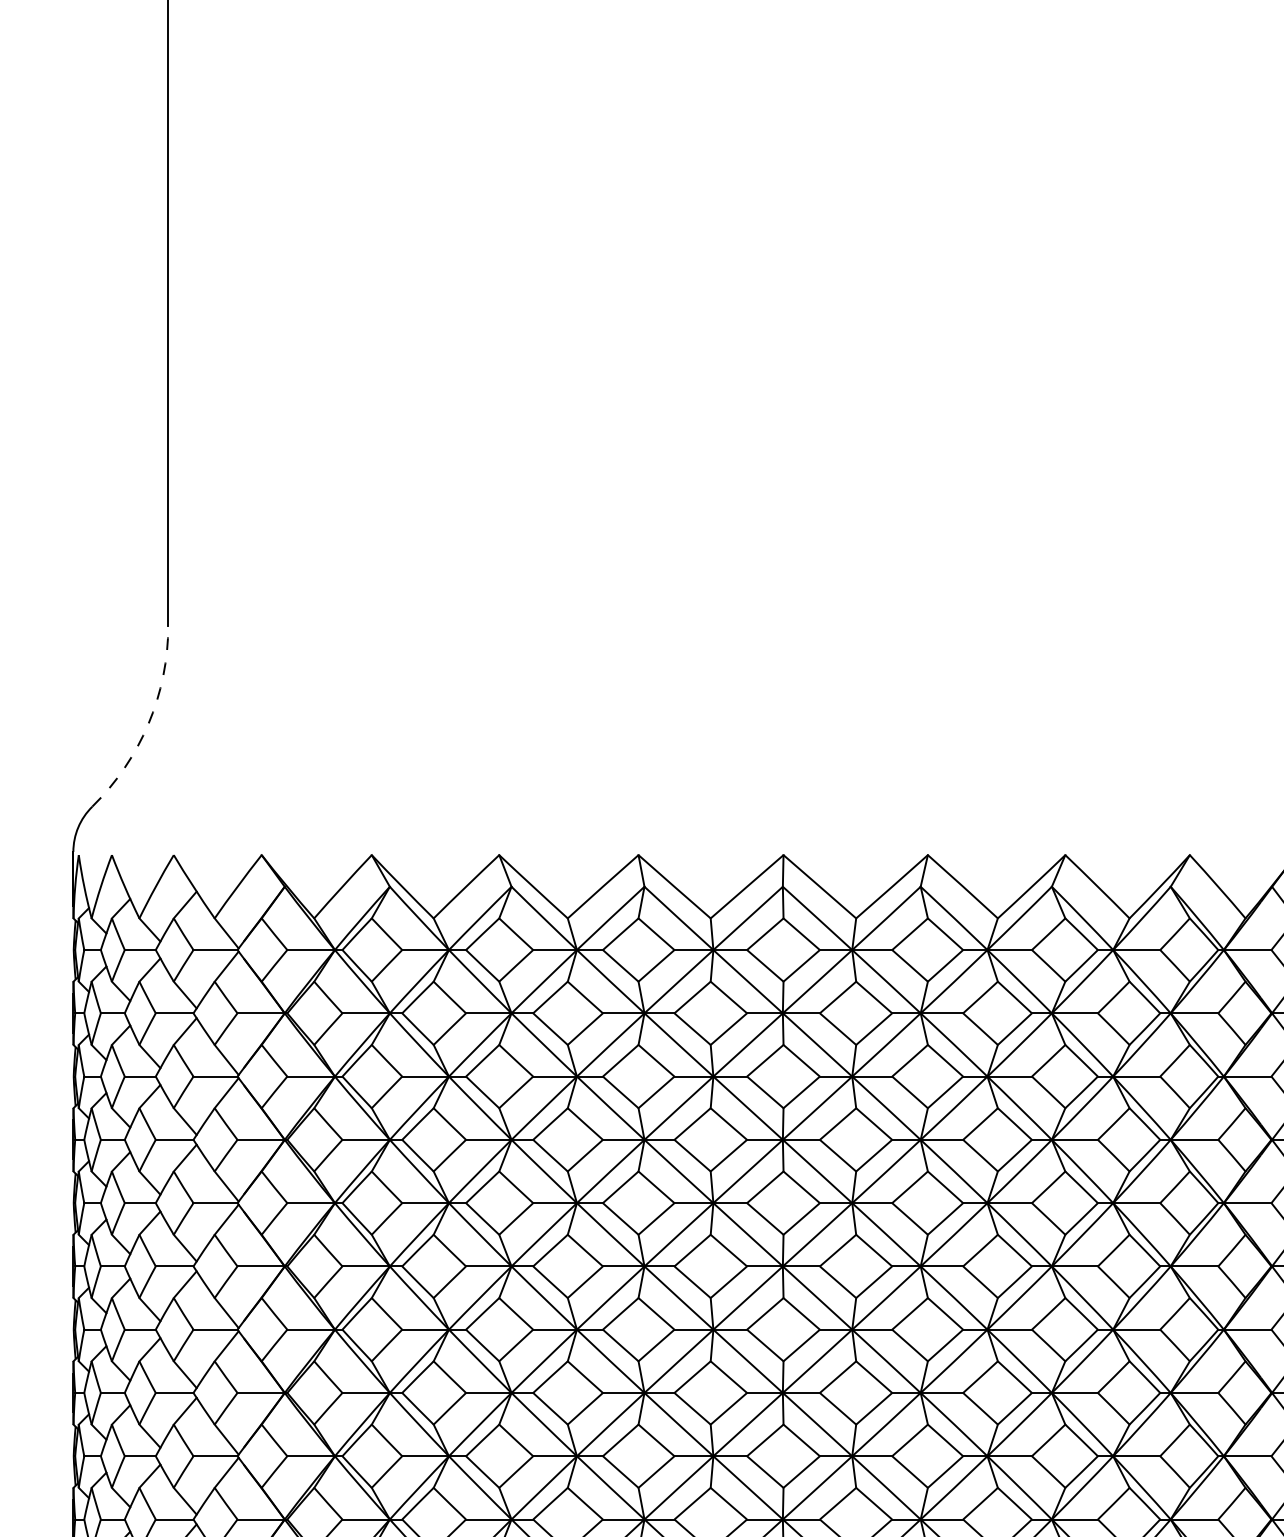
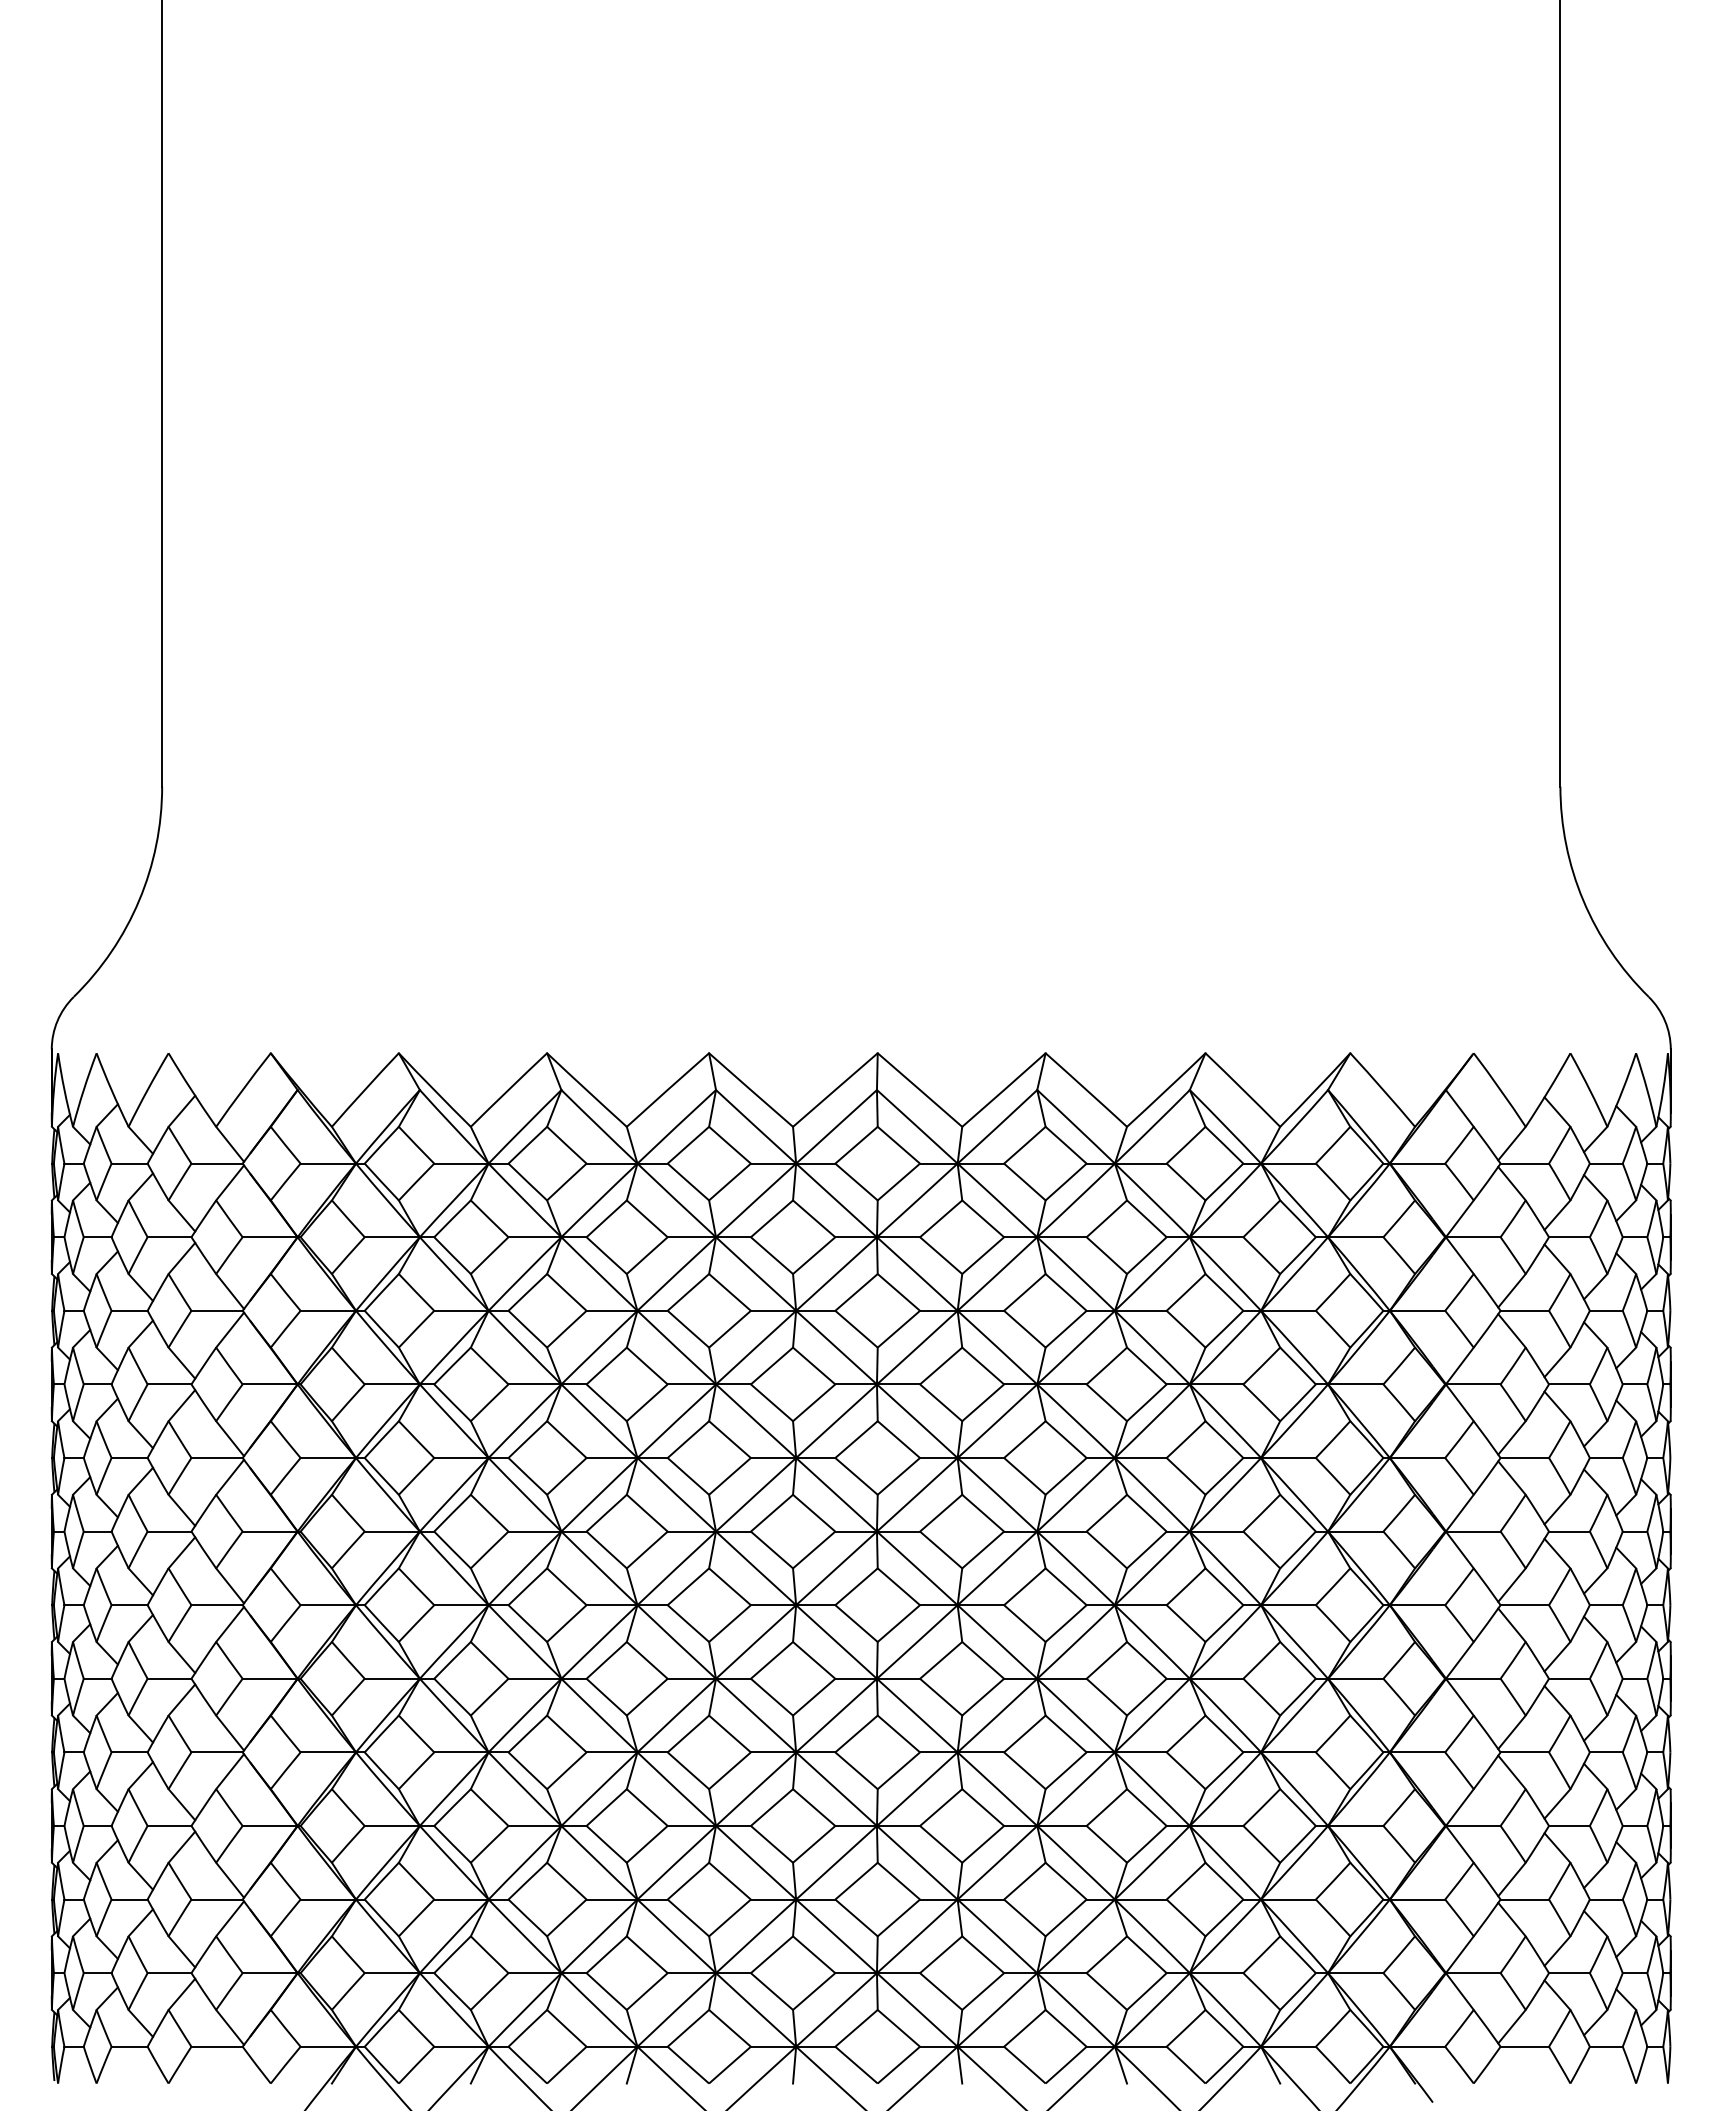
arc: (148, 723) -> (139, 900), dashed -> solid

